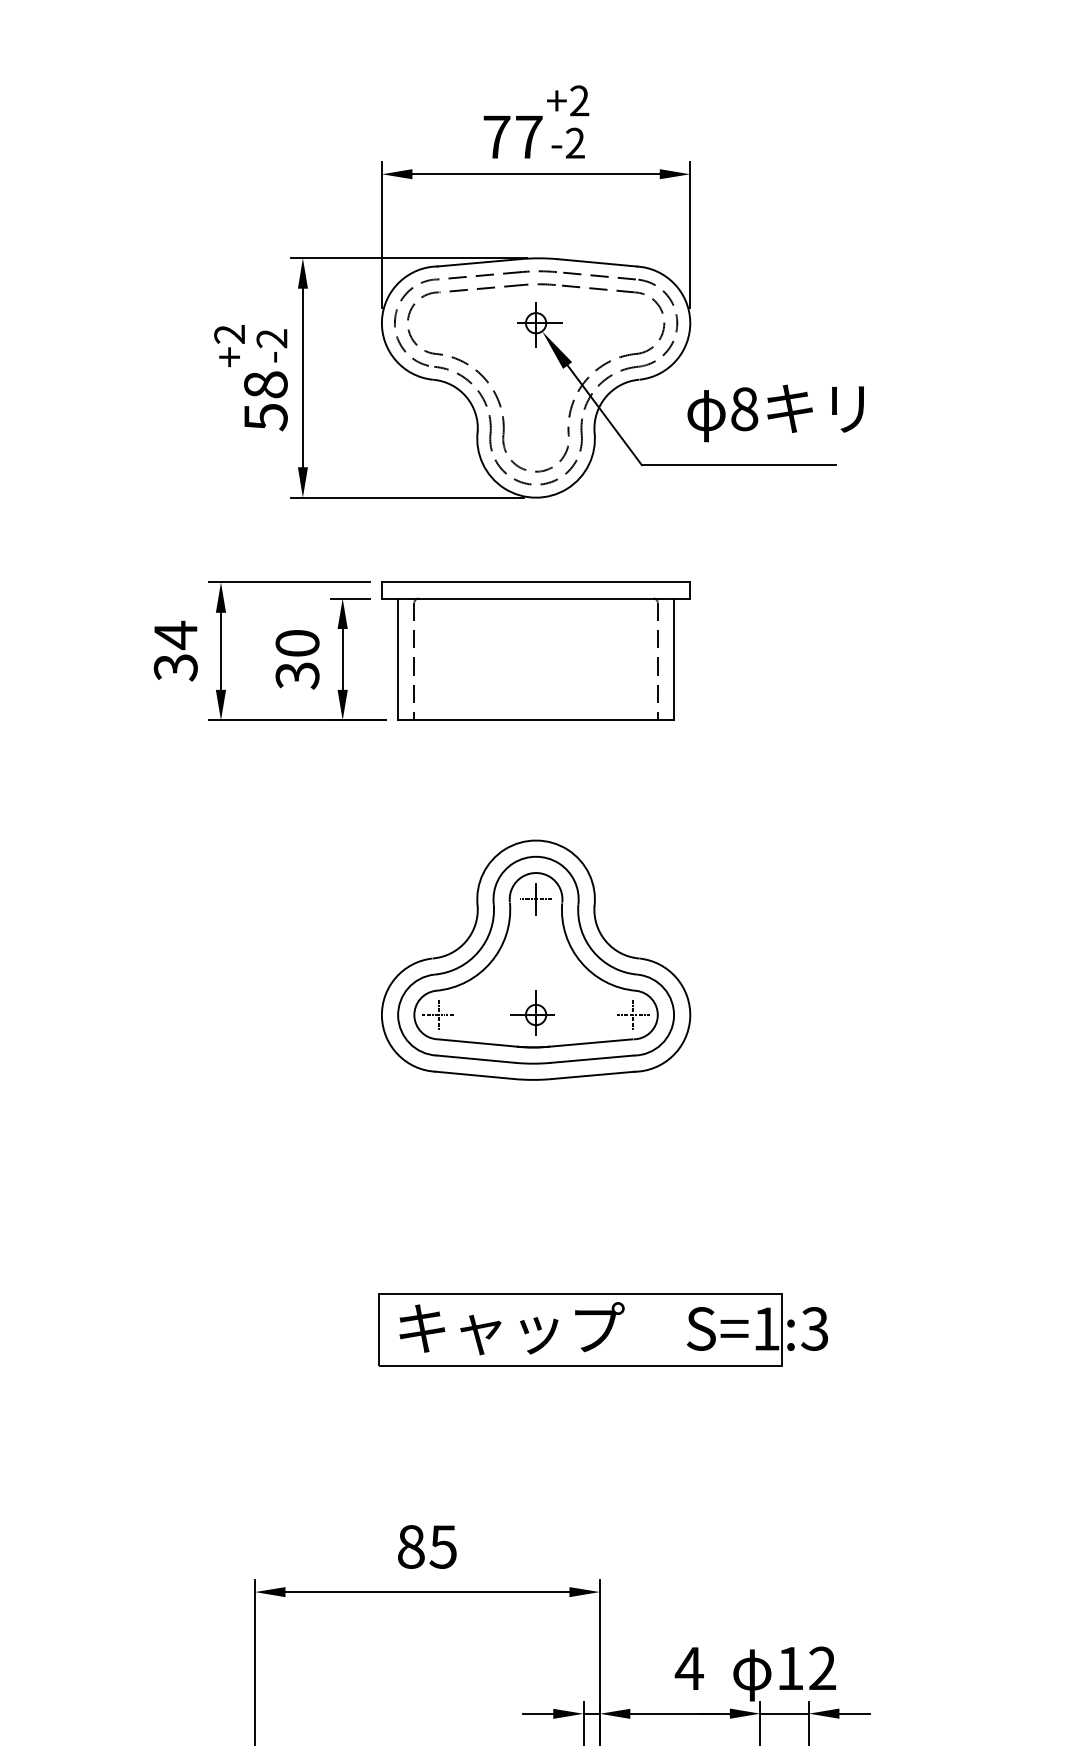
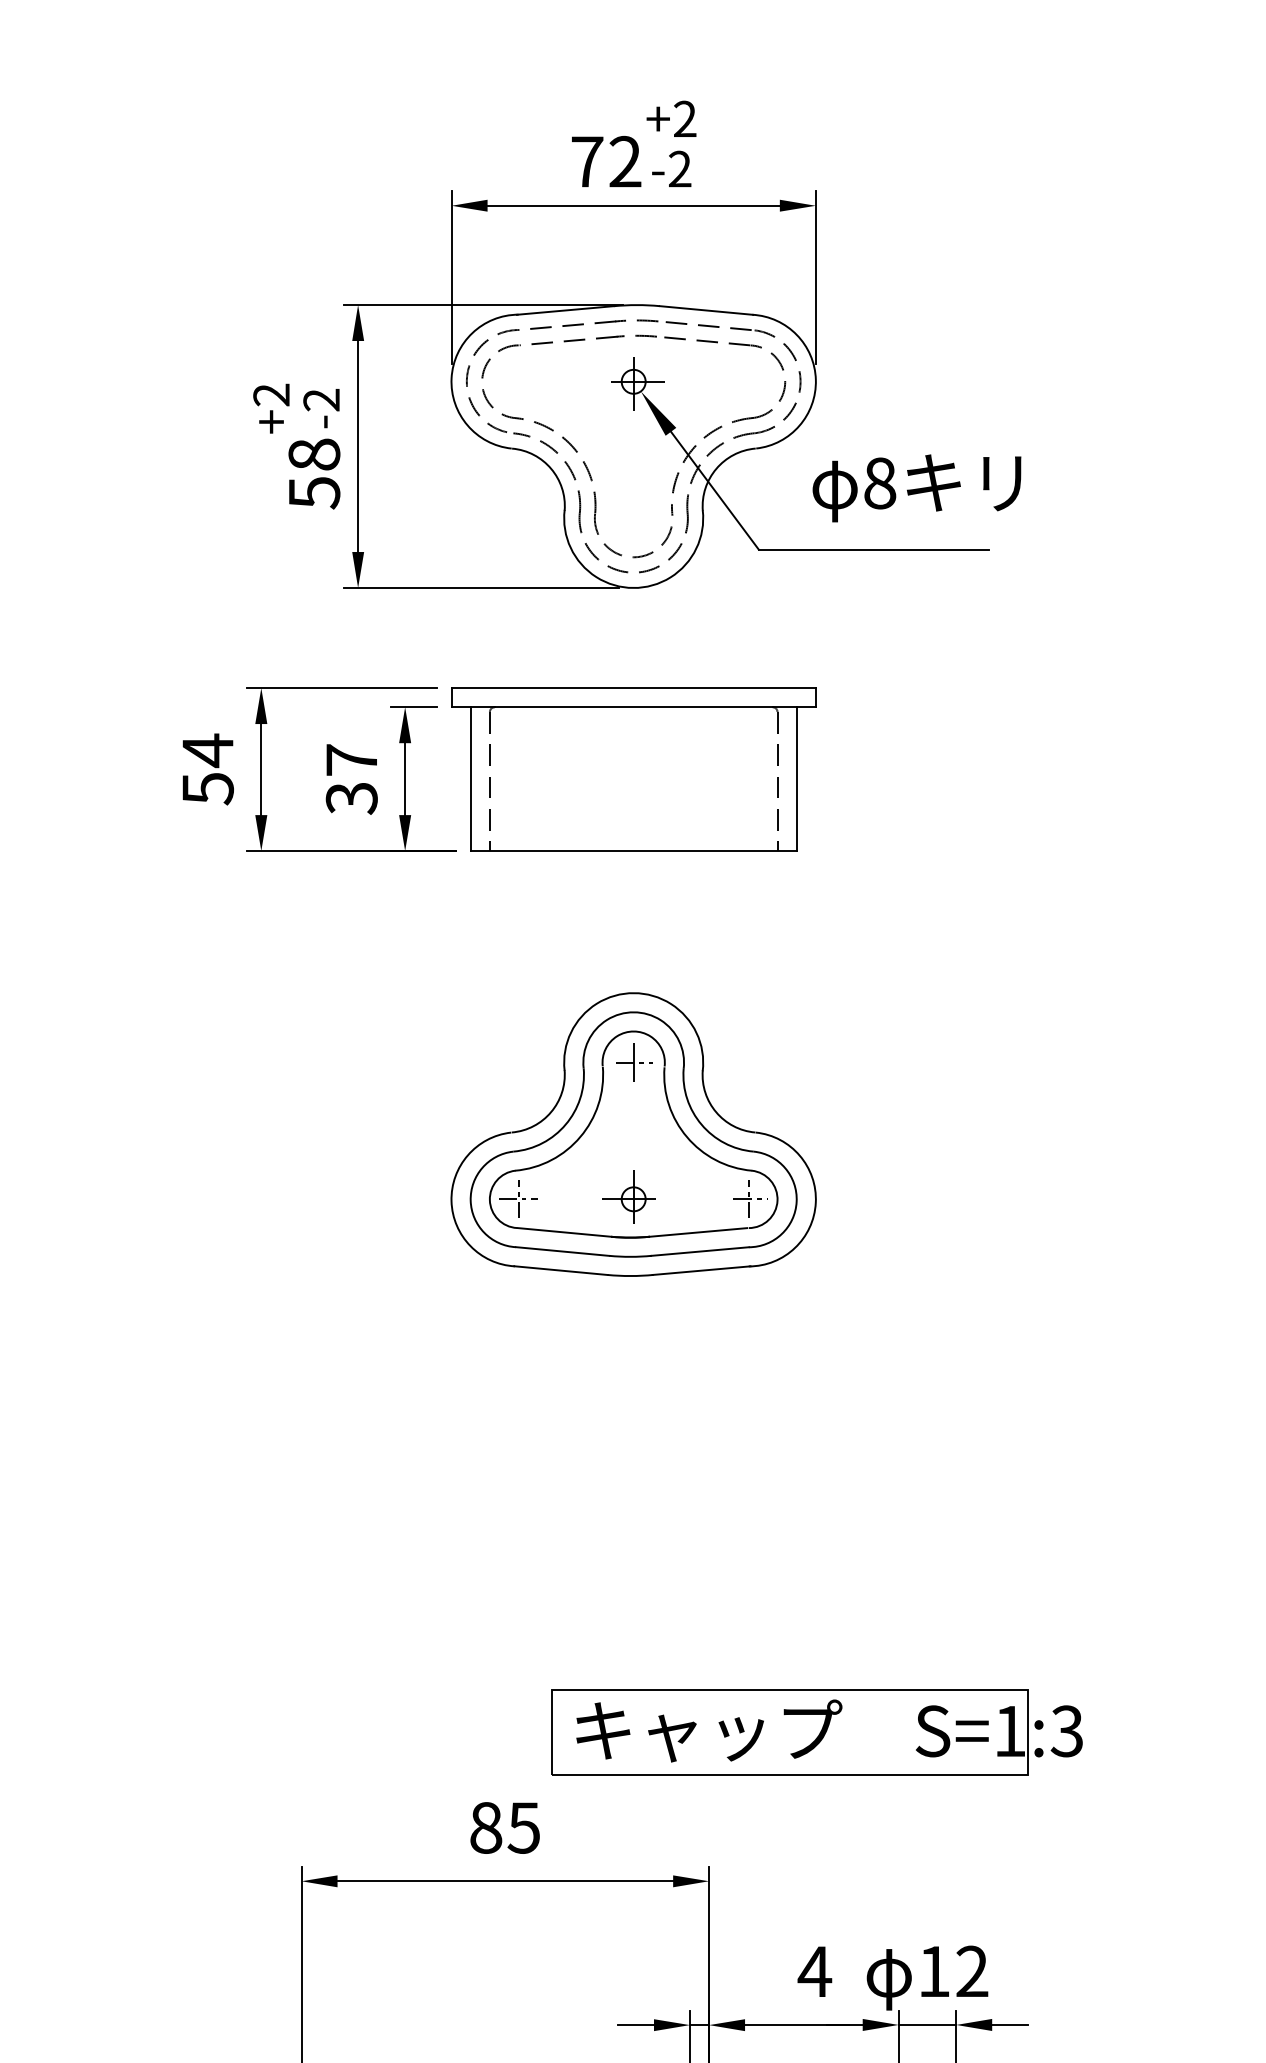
text: (529, 136) -> (625, 161), 77 -> 72
text: (297, 642) -> (351, 759), 30 -> 37
text: (175, 668) -> (207, 789), 34 -> 54
part: (602, 1329) -> (816, 1732), moved

